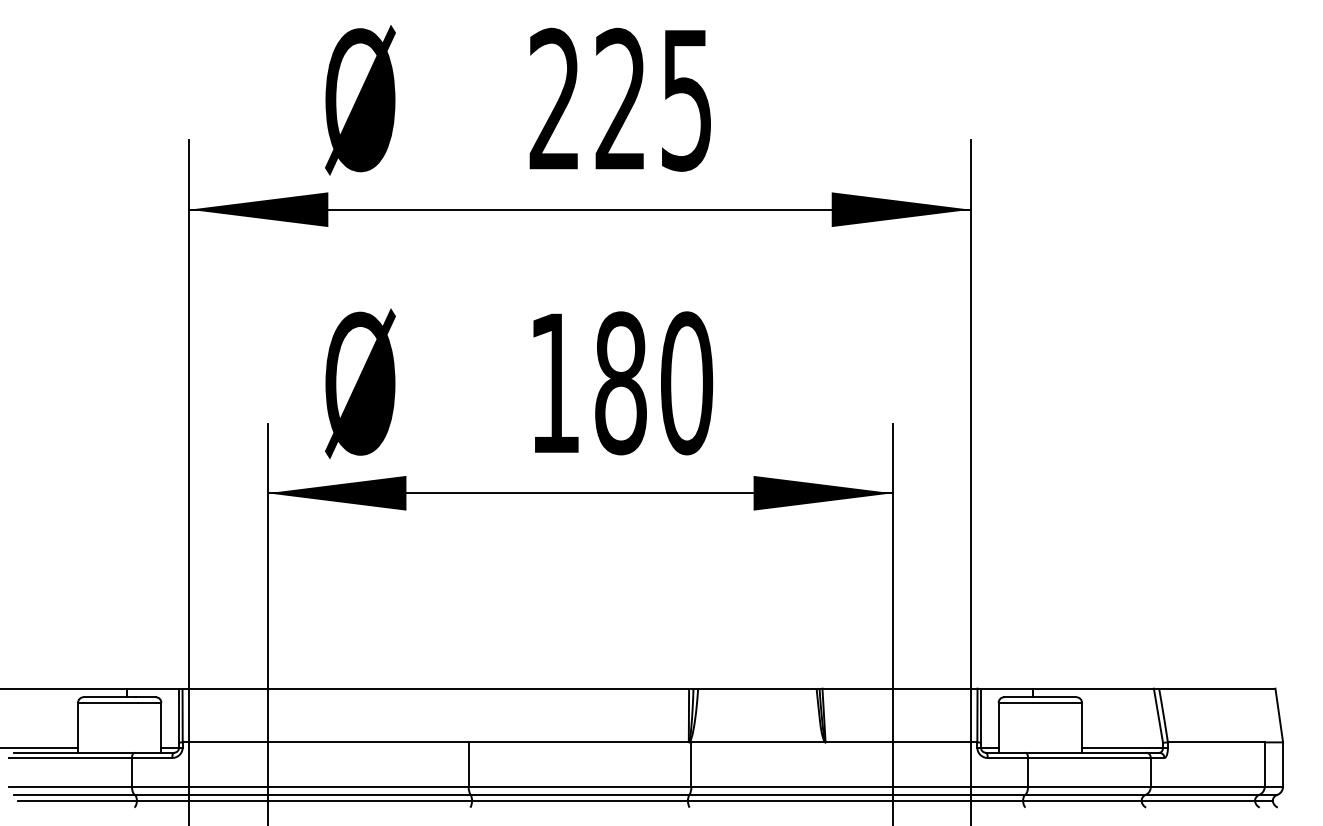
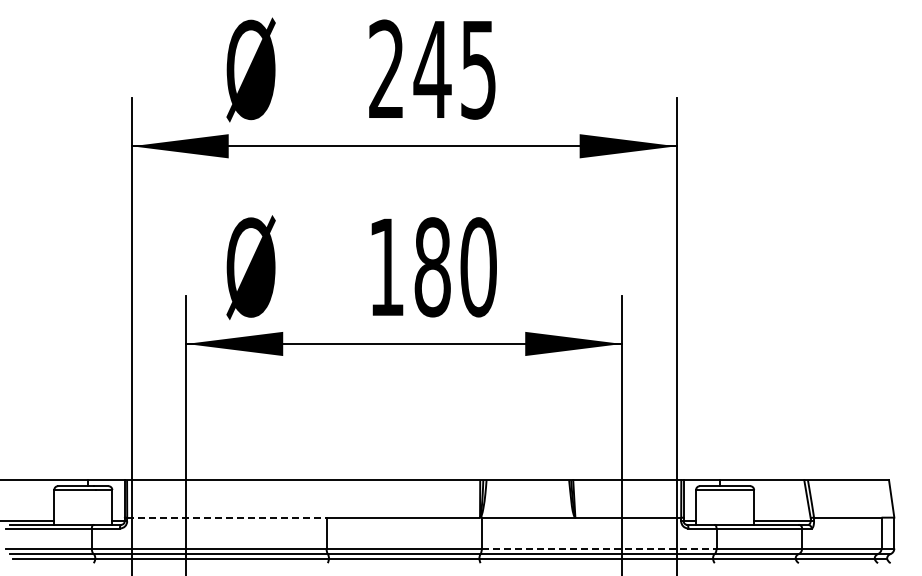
text: (620, 98) -> (432, 68), 225 -> 245
line: (325, 742) -> (226, 517), solid -> dashed
line: (860, 786) -> (599, 548), solid -> dashed

